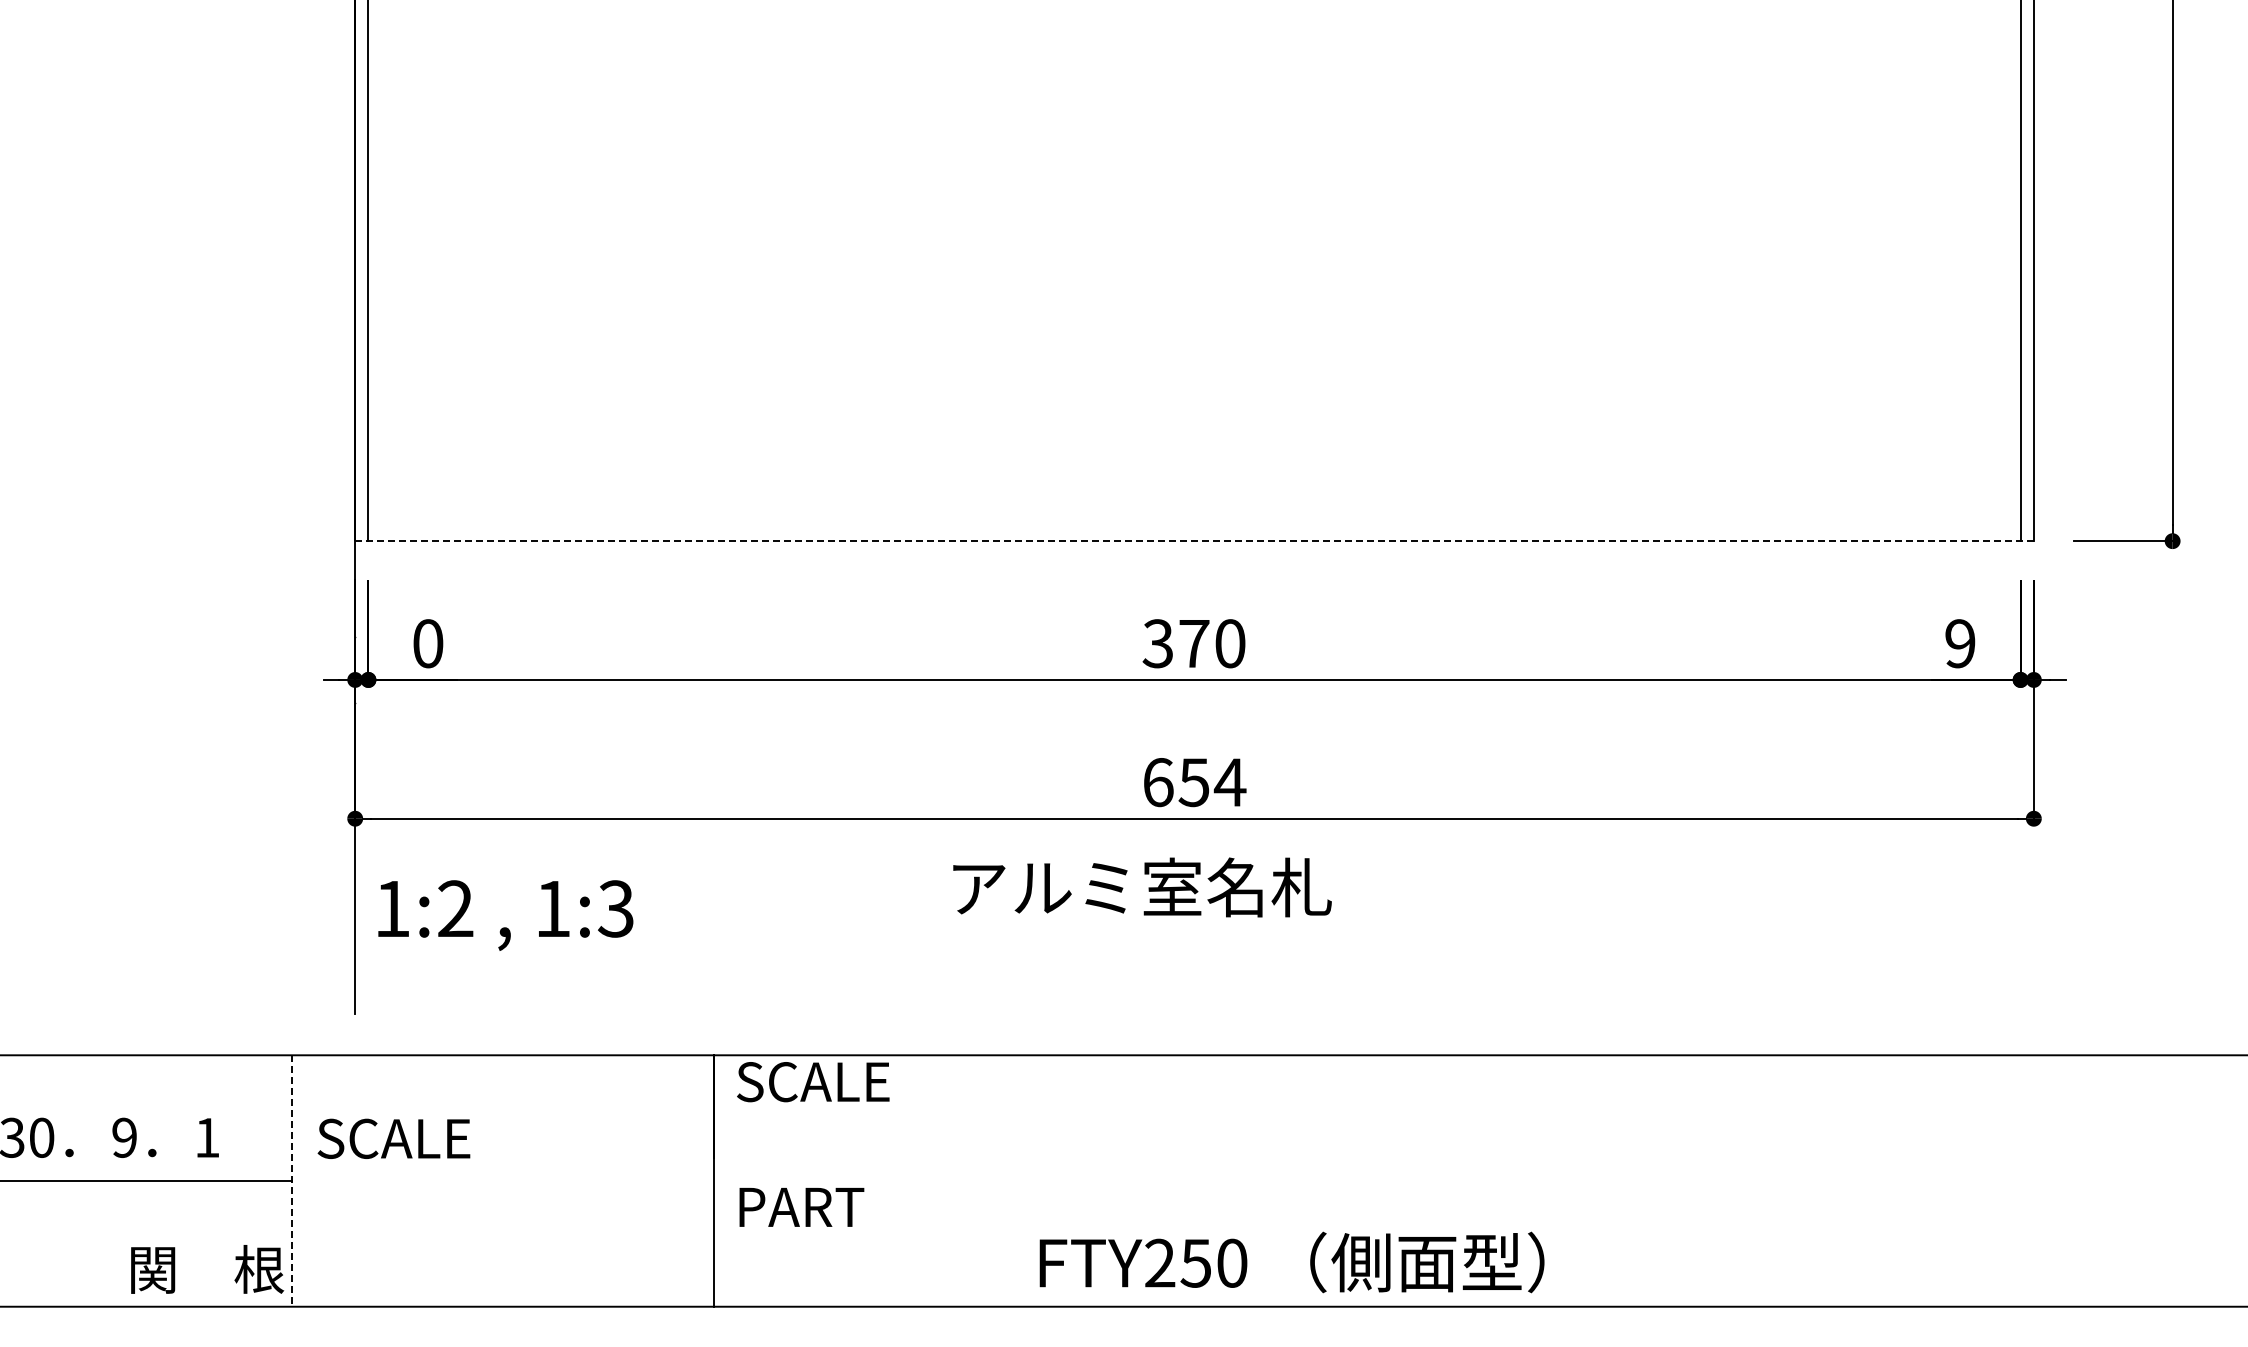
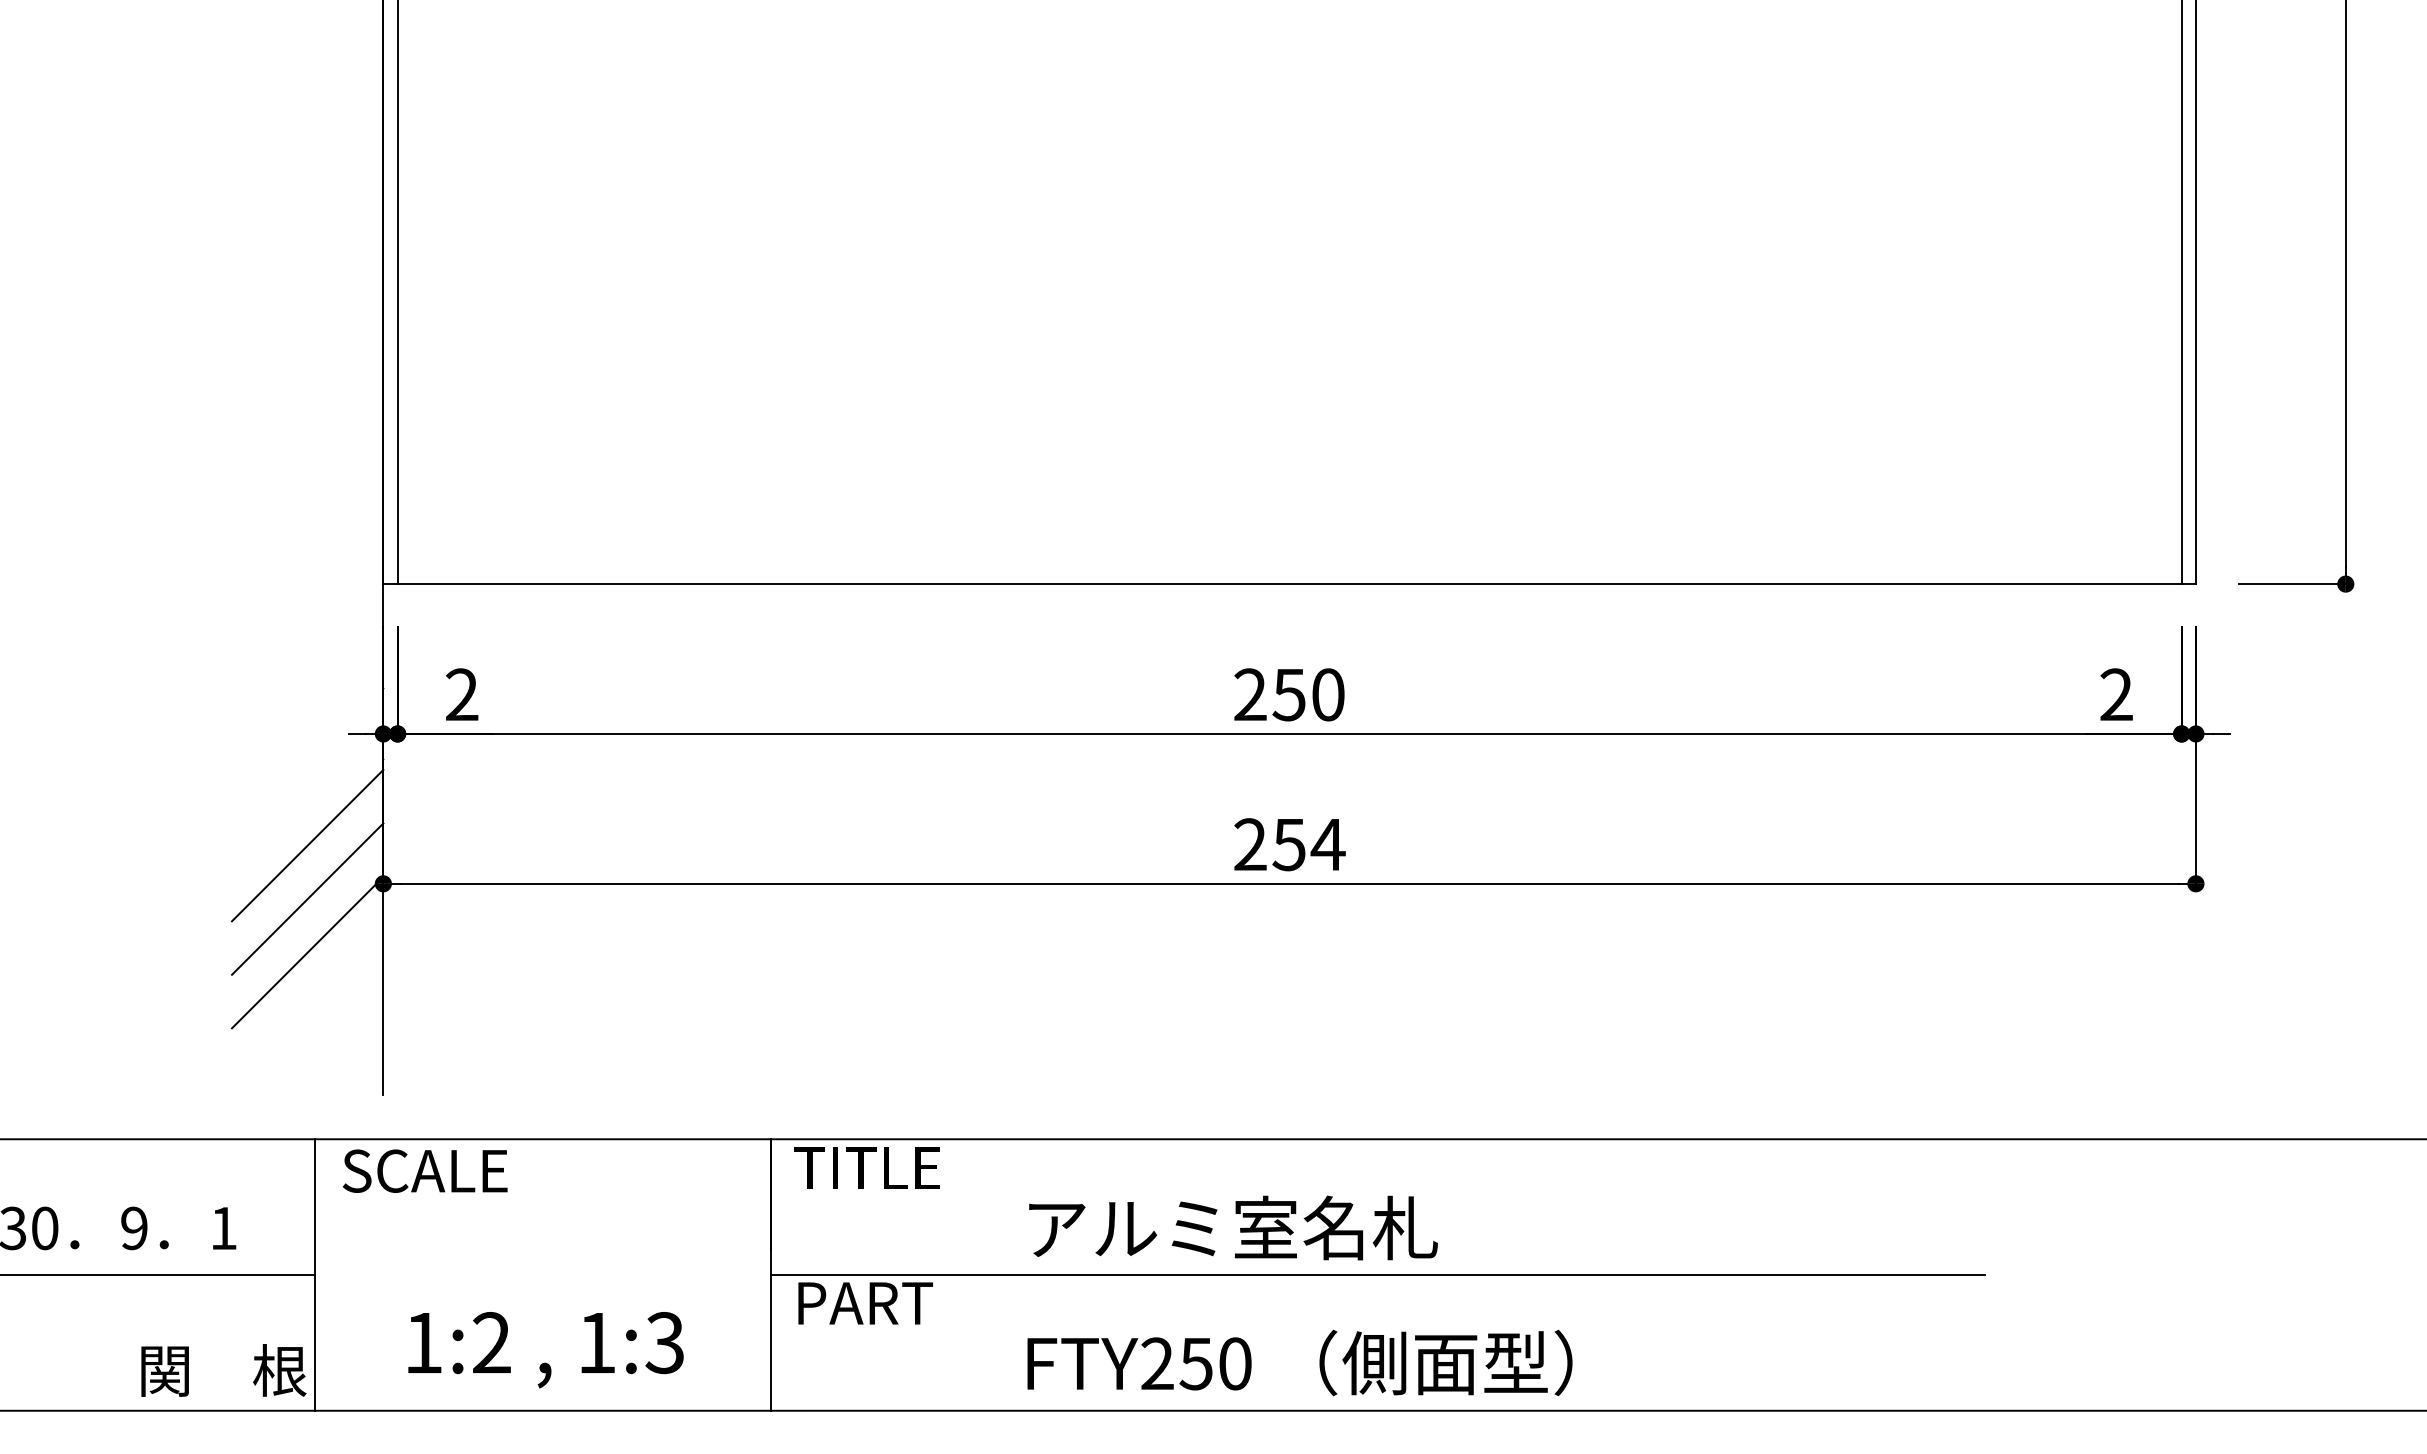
line: (1194, 541) -> (1289, 584), dashed -> solid
text: (428, 643) -> (462, 694), 0 -> 2
text: (1175, 643) -> (1269, 694), 370 -> 250
text: (1960, 643) -> (2116, 694), 9 -> 2
text: (1158, 782) -> (1250, 844), 654 -> 254
line: (285, 783) -> (308, 845), added
line: (285, 832) -> (308, 898), added
line: (285, 882) -> (308, 952), added
text: (1142, 887) -> (1233, 1228), moved
text: (505, 915) -> (545, 1350), moved
text: (812, 1082) -> (877, 1168), SCALE -> TITLE
text: (393, 1138) -> (424, 1170), moved
line: (292, 1181) -> (315, 1275), dashed -> solid
line: (1276, 1181) -> (1378, 1275), added
text: (1291, 1262) -> (1299, 1363), moved

